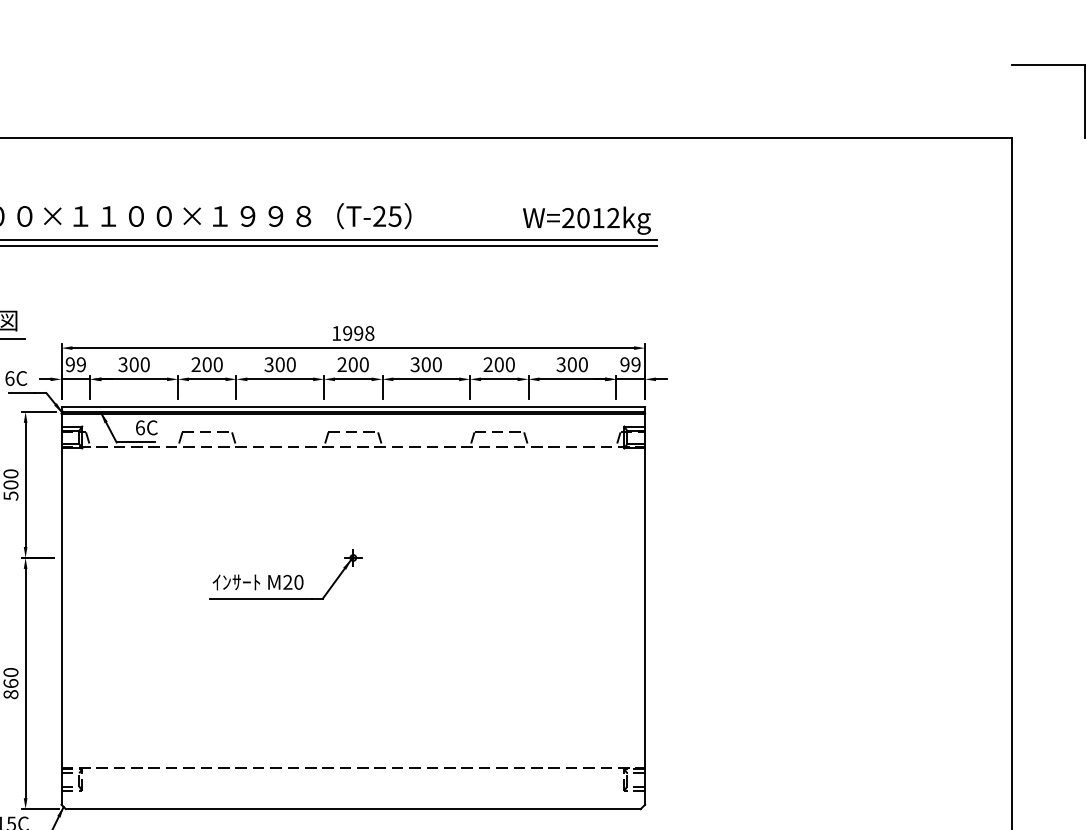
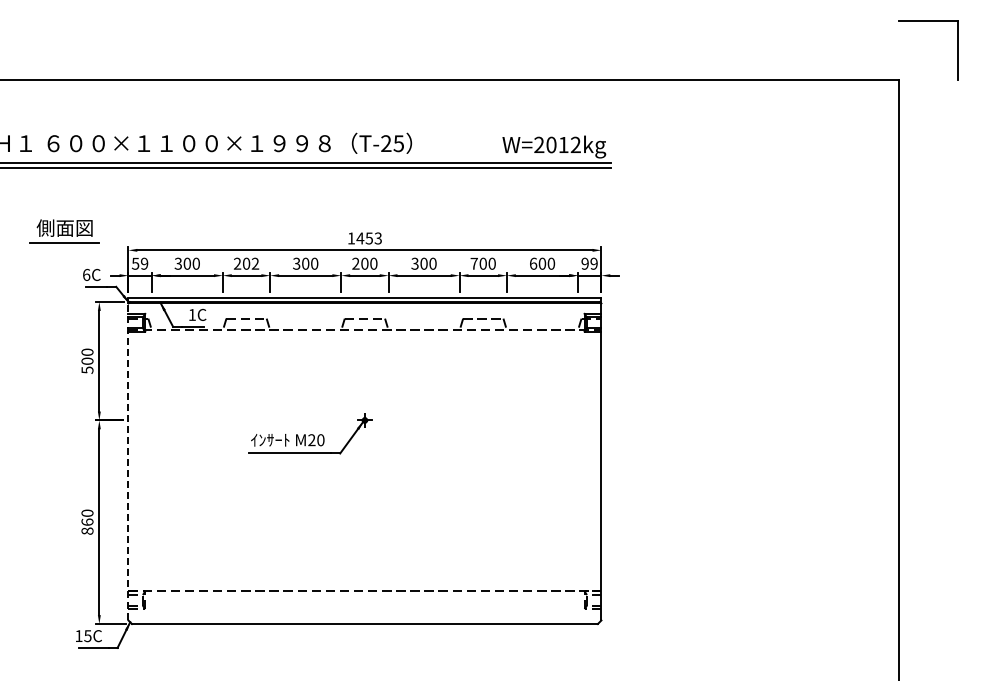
text: (357, 333) -> (368, 238), 1998 -> 1453
text: (70, 364) -> (135, 263), 99 -> 59
text: (218, 364) -> (255, 263), 200 -> 202
text: (487, 364) -> (473, 263), 200 -> 700
text: (561, 364) -> (533, 263), 300 -> 600
text: (140, 427) -> (192, 314), 6C -> 1C
line: (61, 604) -> (128, 458), solid -> dashed

